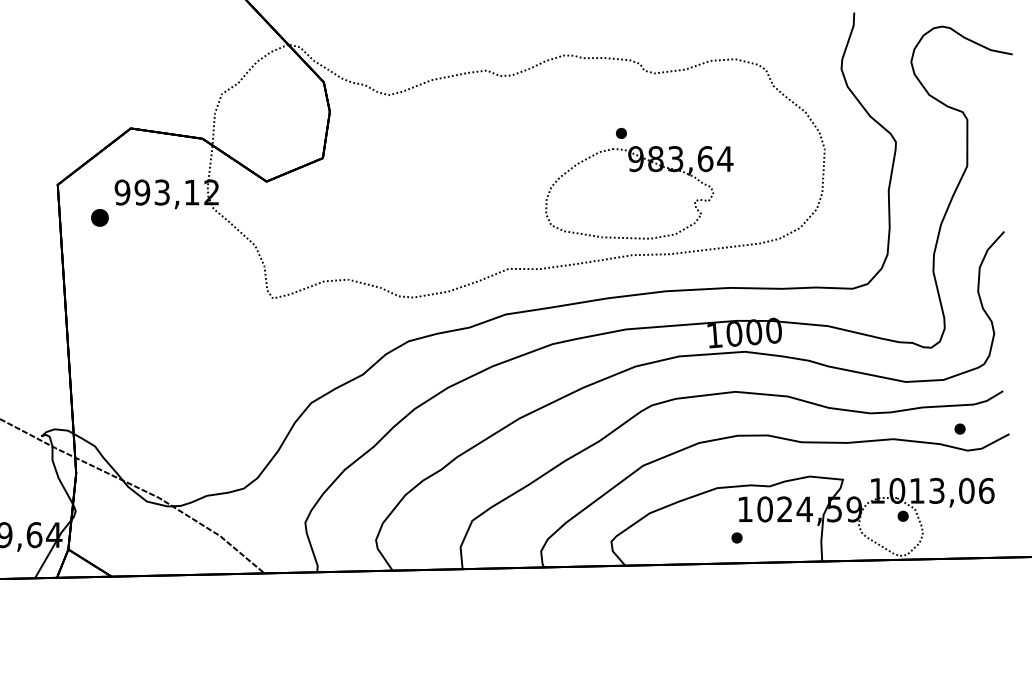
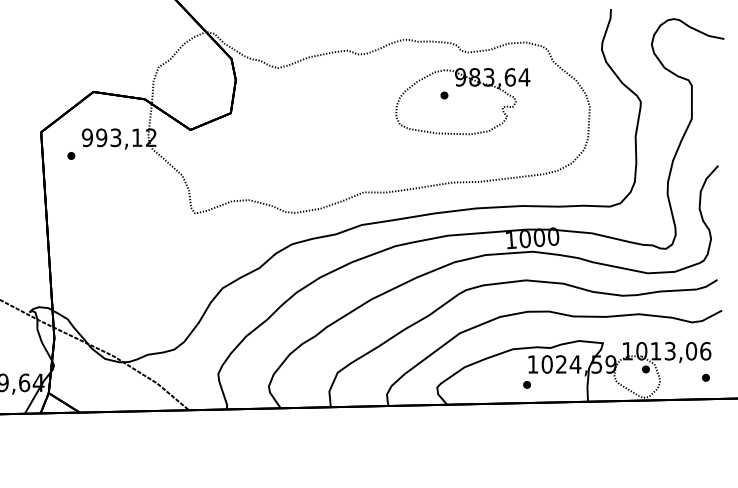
part: (634, 172) -> (459, 86), moved
part: (99, 217) -> (71, 155), size x0.62
part: (959, 428) -> (705, 377), moved

